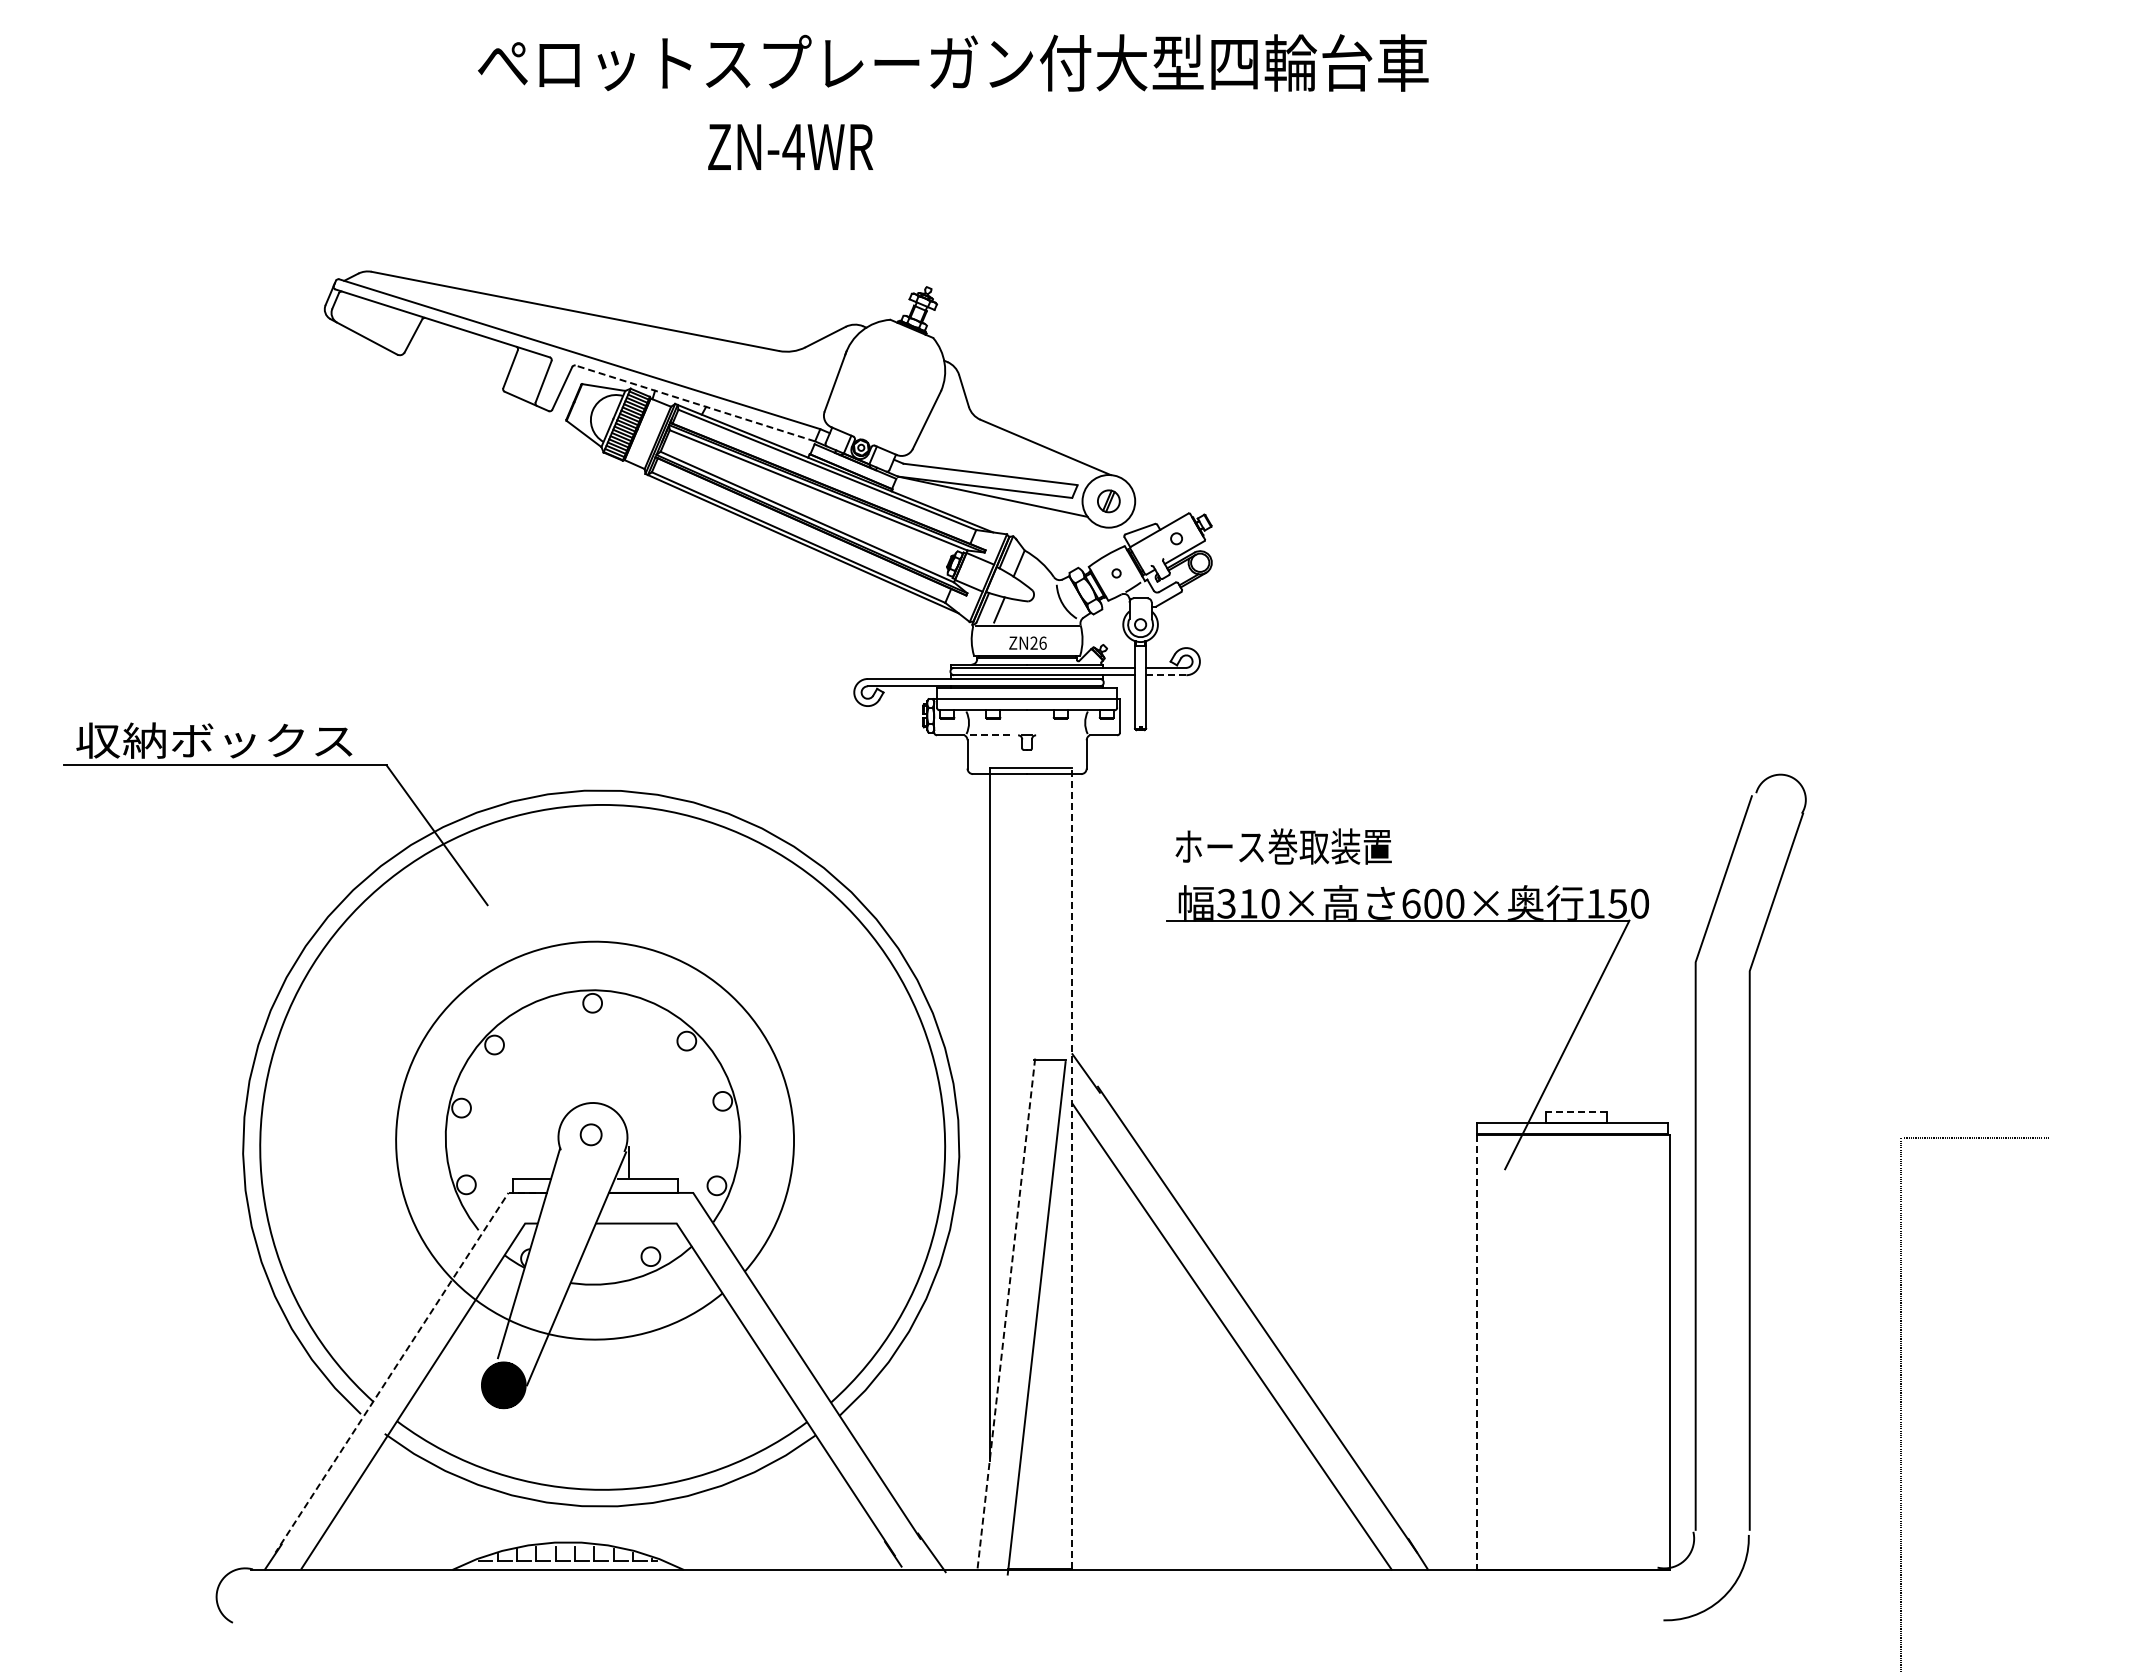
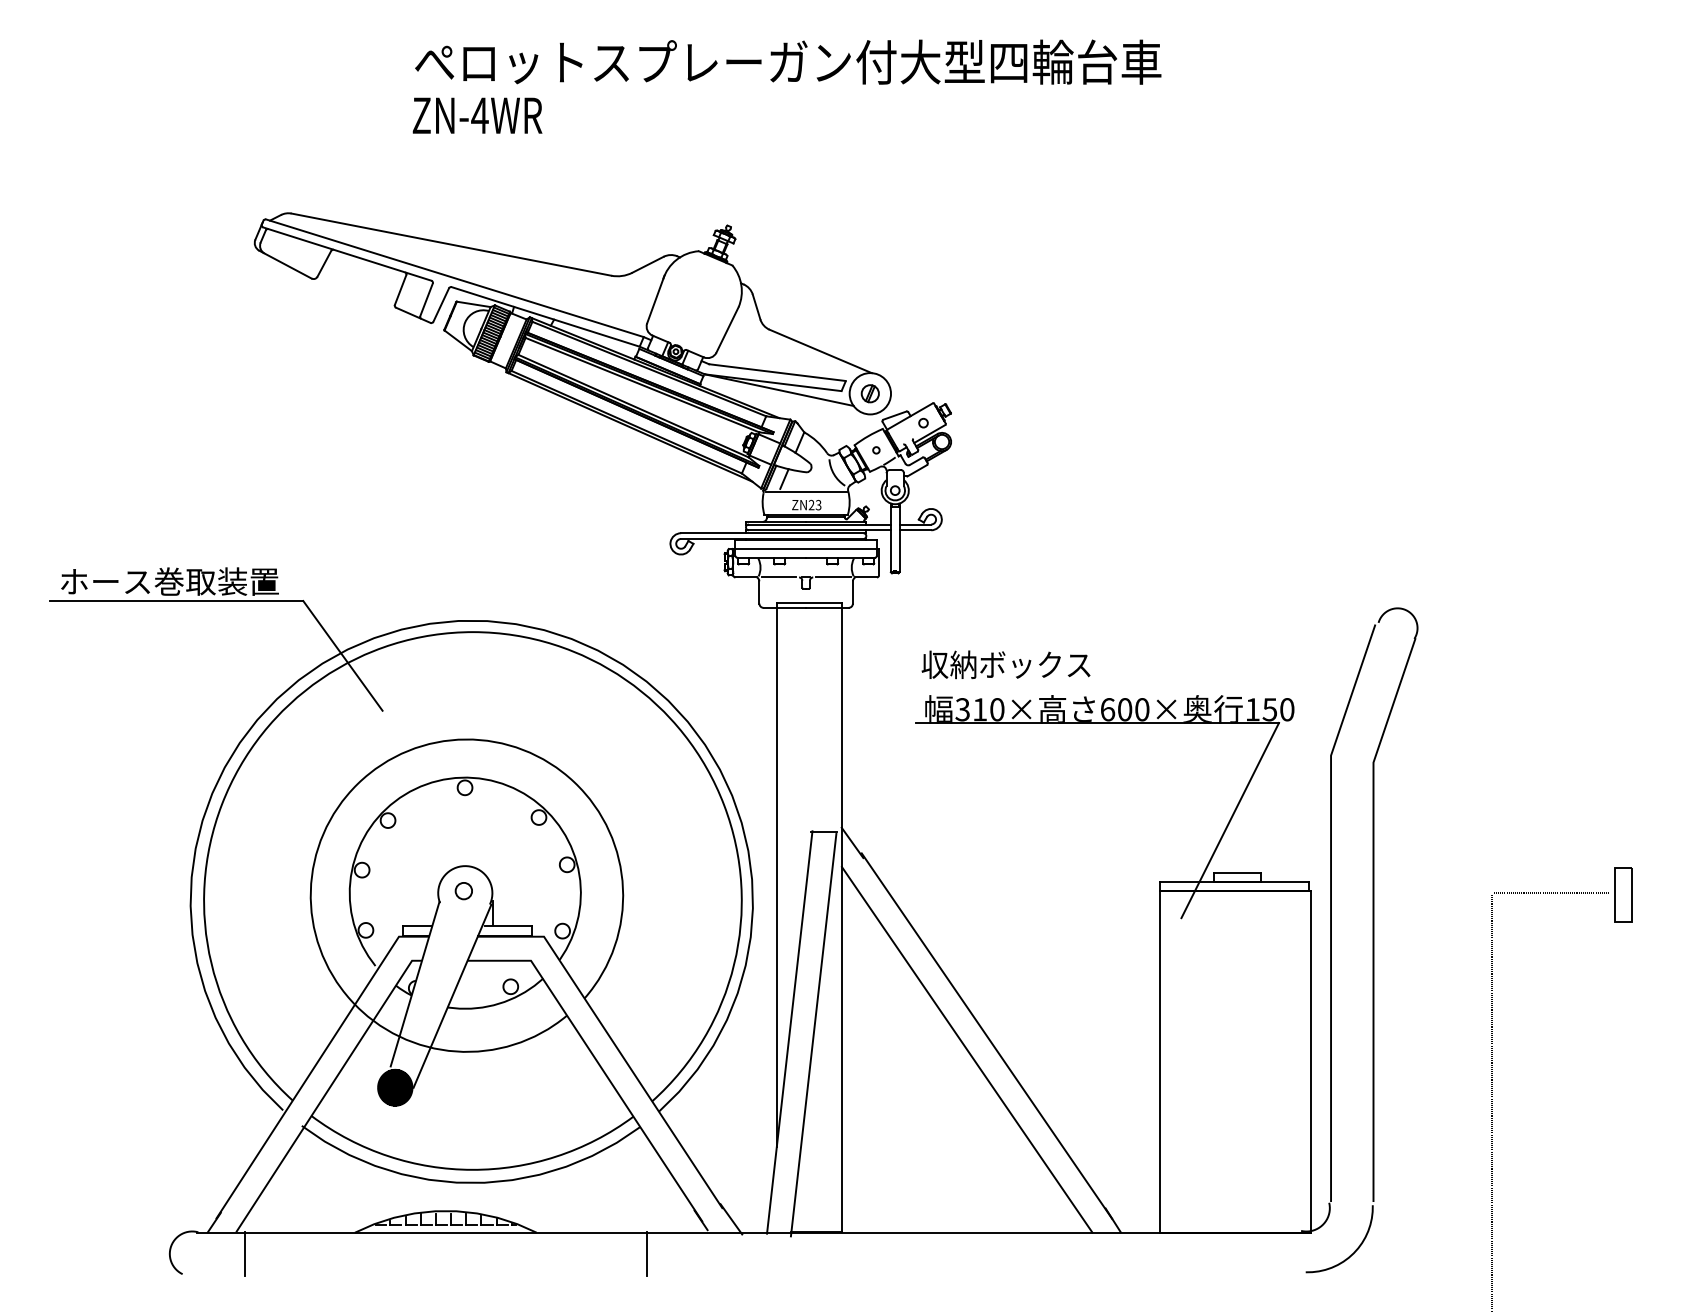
text: (953, 62) -> (788, 61), moved
text: (790, 146) -> (477, 115), moved
line: (695, 403) -> (545, 316), dashed -> solid
text: (1042, 642) -> (818, 504), ZN26 -> ZN23
line: (1165, 675) -> (914, 530), dashed -> solid
line: (992, 735) -> (778, 577), dashed -> solid
line: (1061, 735) -> (833, 577), added
text: (215, 740) -> (168, 581), 収納ボックス -> ホース巻取装置
text: (1282, 846) -> (1006, 664), ホース巻取装置 -> 収納ボックス
line: (1576, 1112) -> (1237, 873), dashed -> solid
part: (2068, 1139) -> (1623, 894), added
line: (1072, 1168) -> (841, 917), dashed -> solid
line: (1006, 1314) -> (789, 1032), dashed -> solid
line: (1477, 1352) -> (1159, 1062), dashed -> solid
line: (402, 1356) -> (315, 1065), dashed -> solid
line: (311, 1596) -> (244, 1253), added
line: (824, 1596) -> (647, 1253), added

